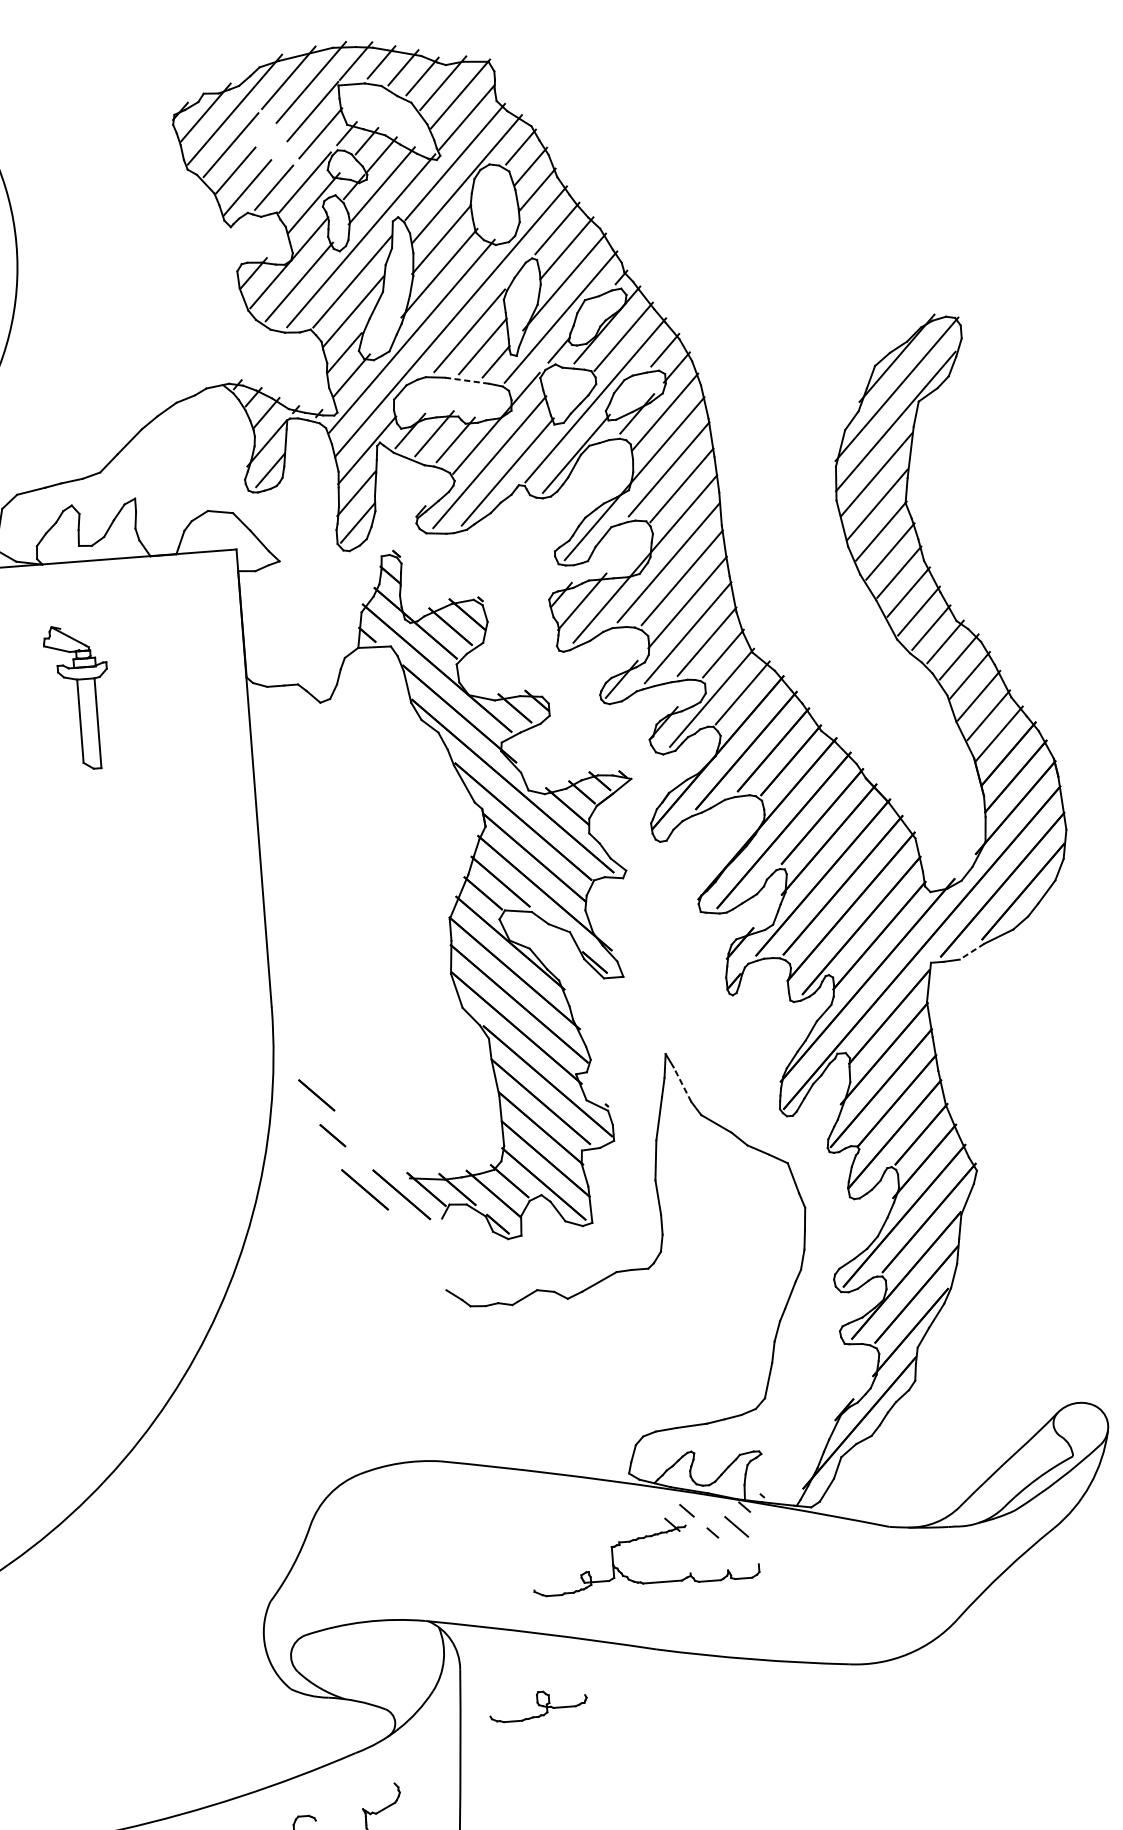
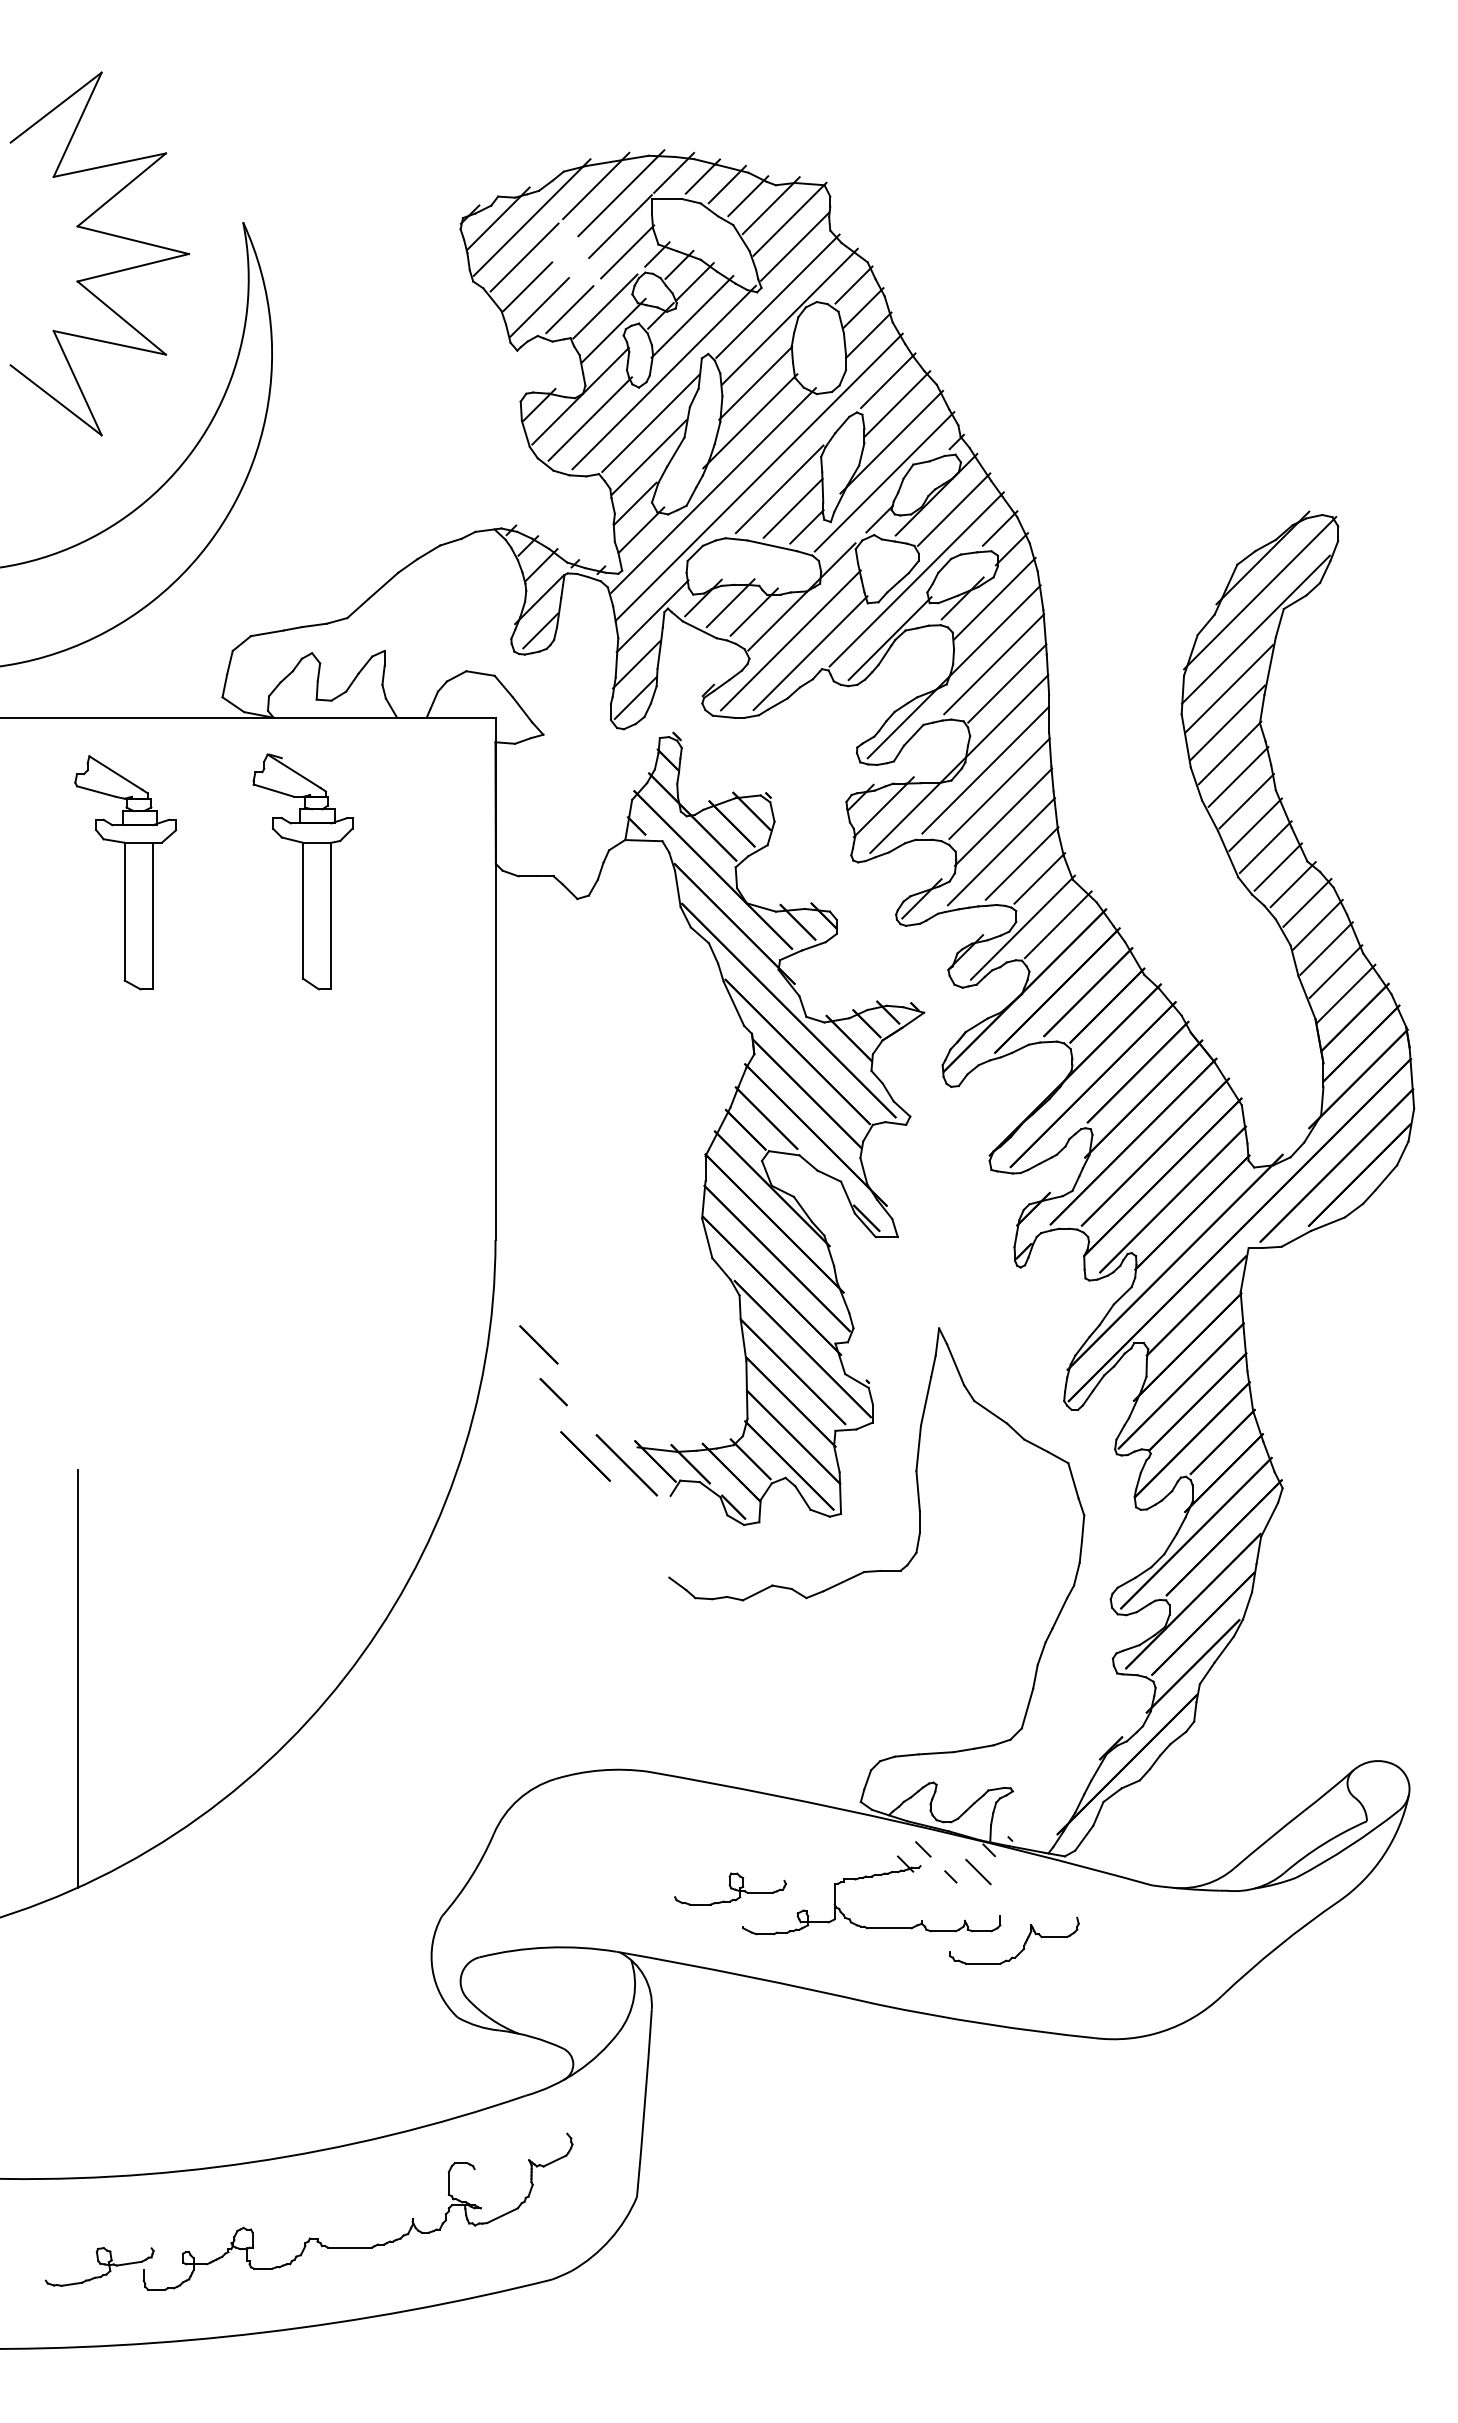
line: (467, 380) -> (772, 545), dashed -> solid
part: (78, 697) -> (302, 871), size x1.43
line: (972, 951) -> (1296, 1238), dashed -> solid
line: (682, 1084) -> (955, 1364), dashed -> solid
part: (780, 1587) -> (1023, 1944), added
part: (538, 1705) -> (730, 1888), moved

